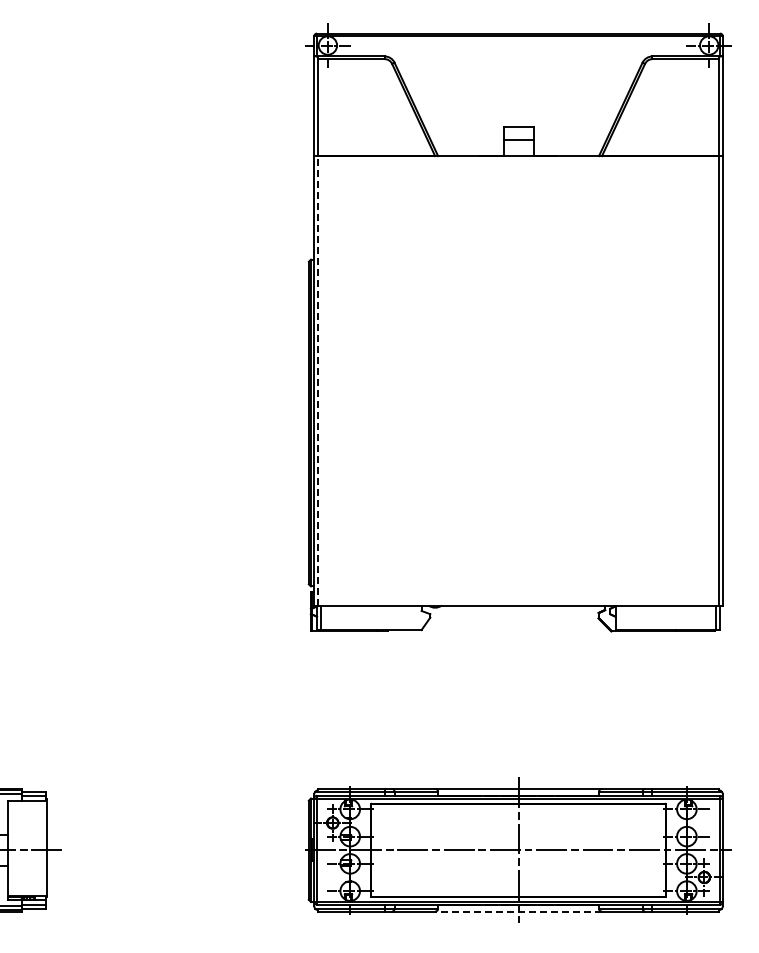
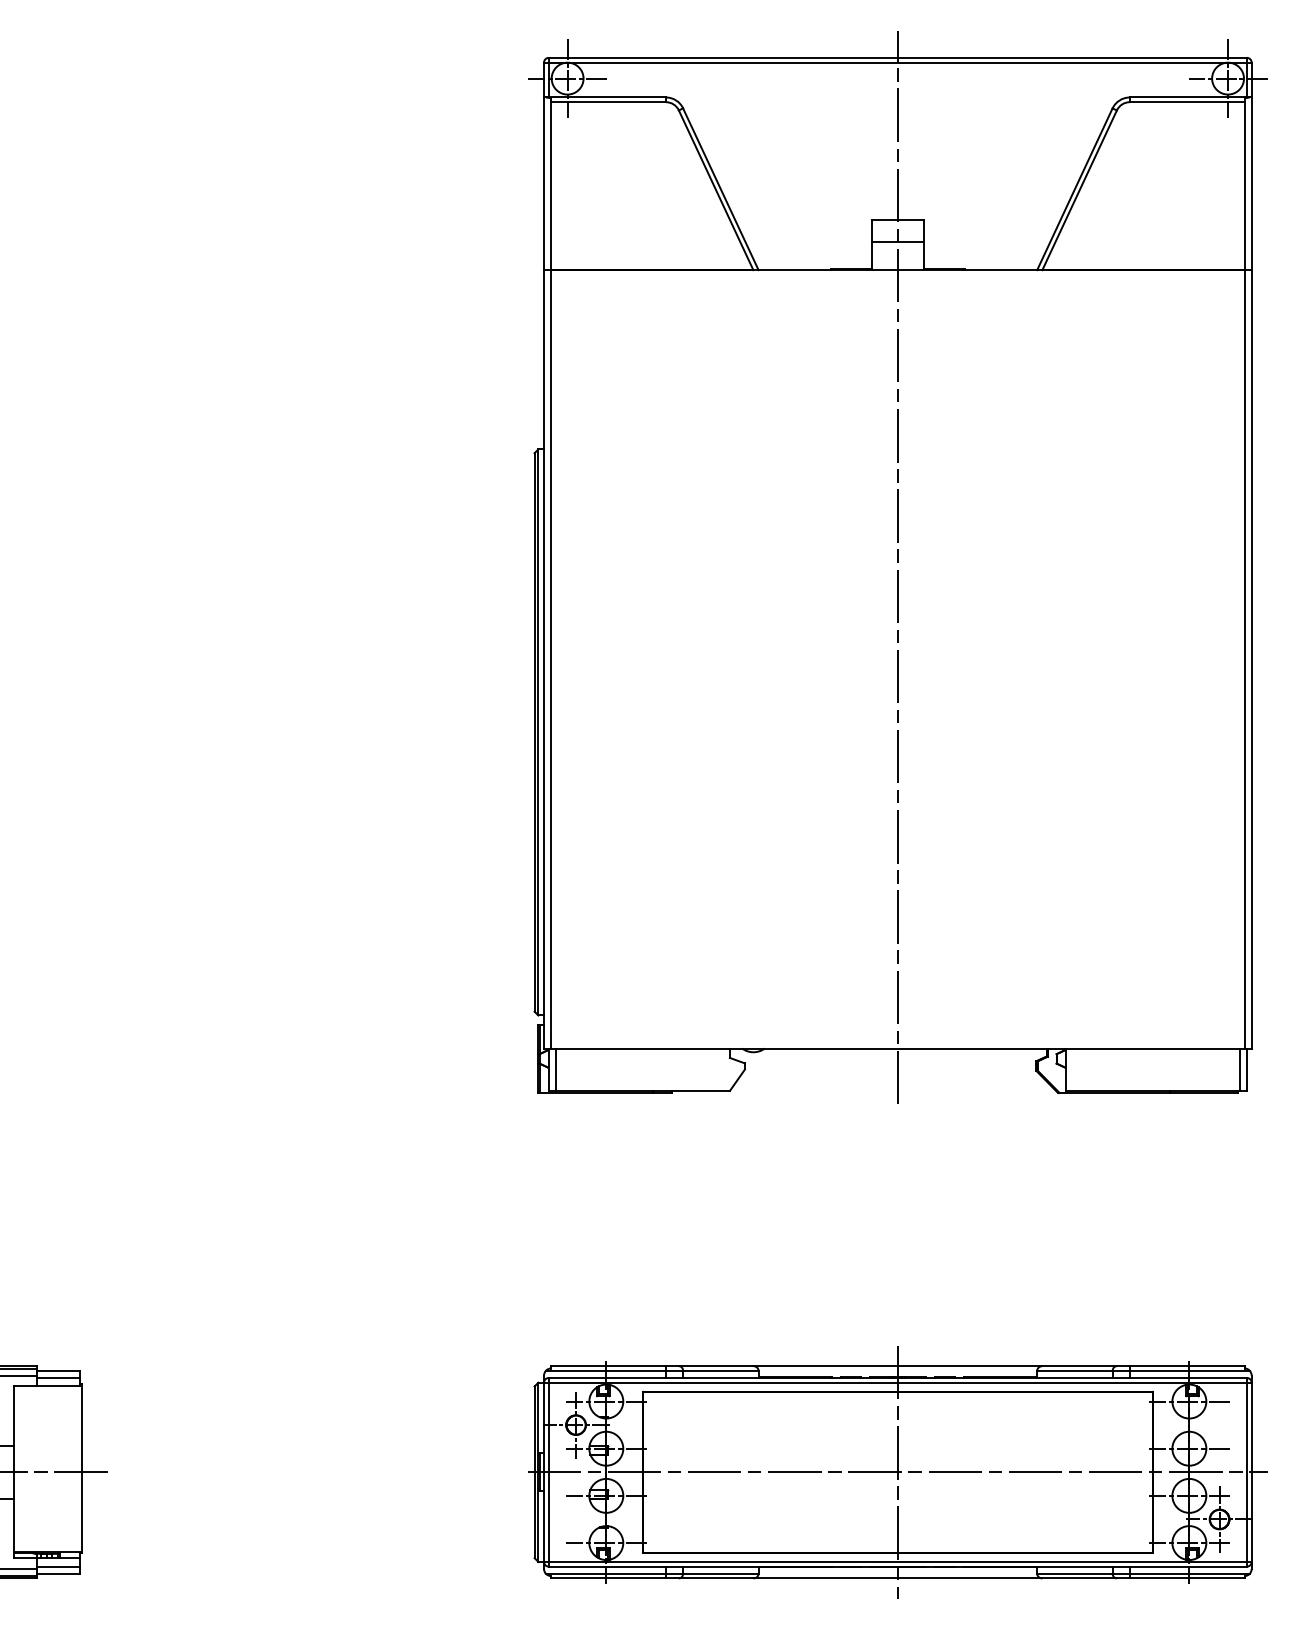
line: (518, 327) -> (897, 566), added
line: (318, 380) -> (551, 658), dashed -> solid
line: (518, 911) -> (897, 1578), dashed -> solid

